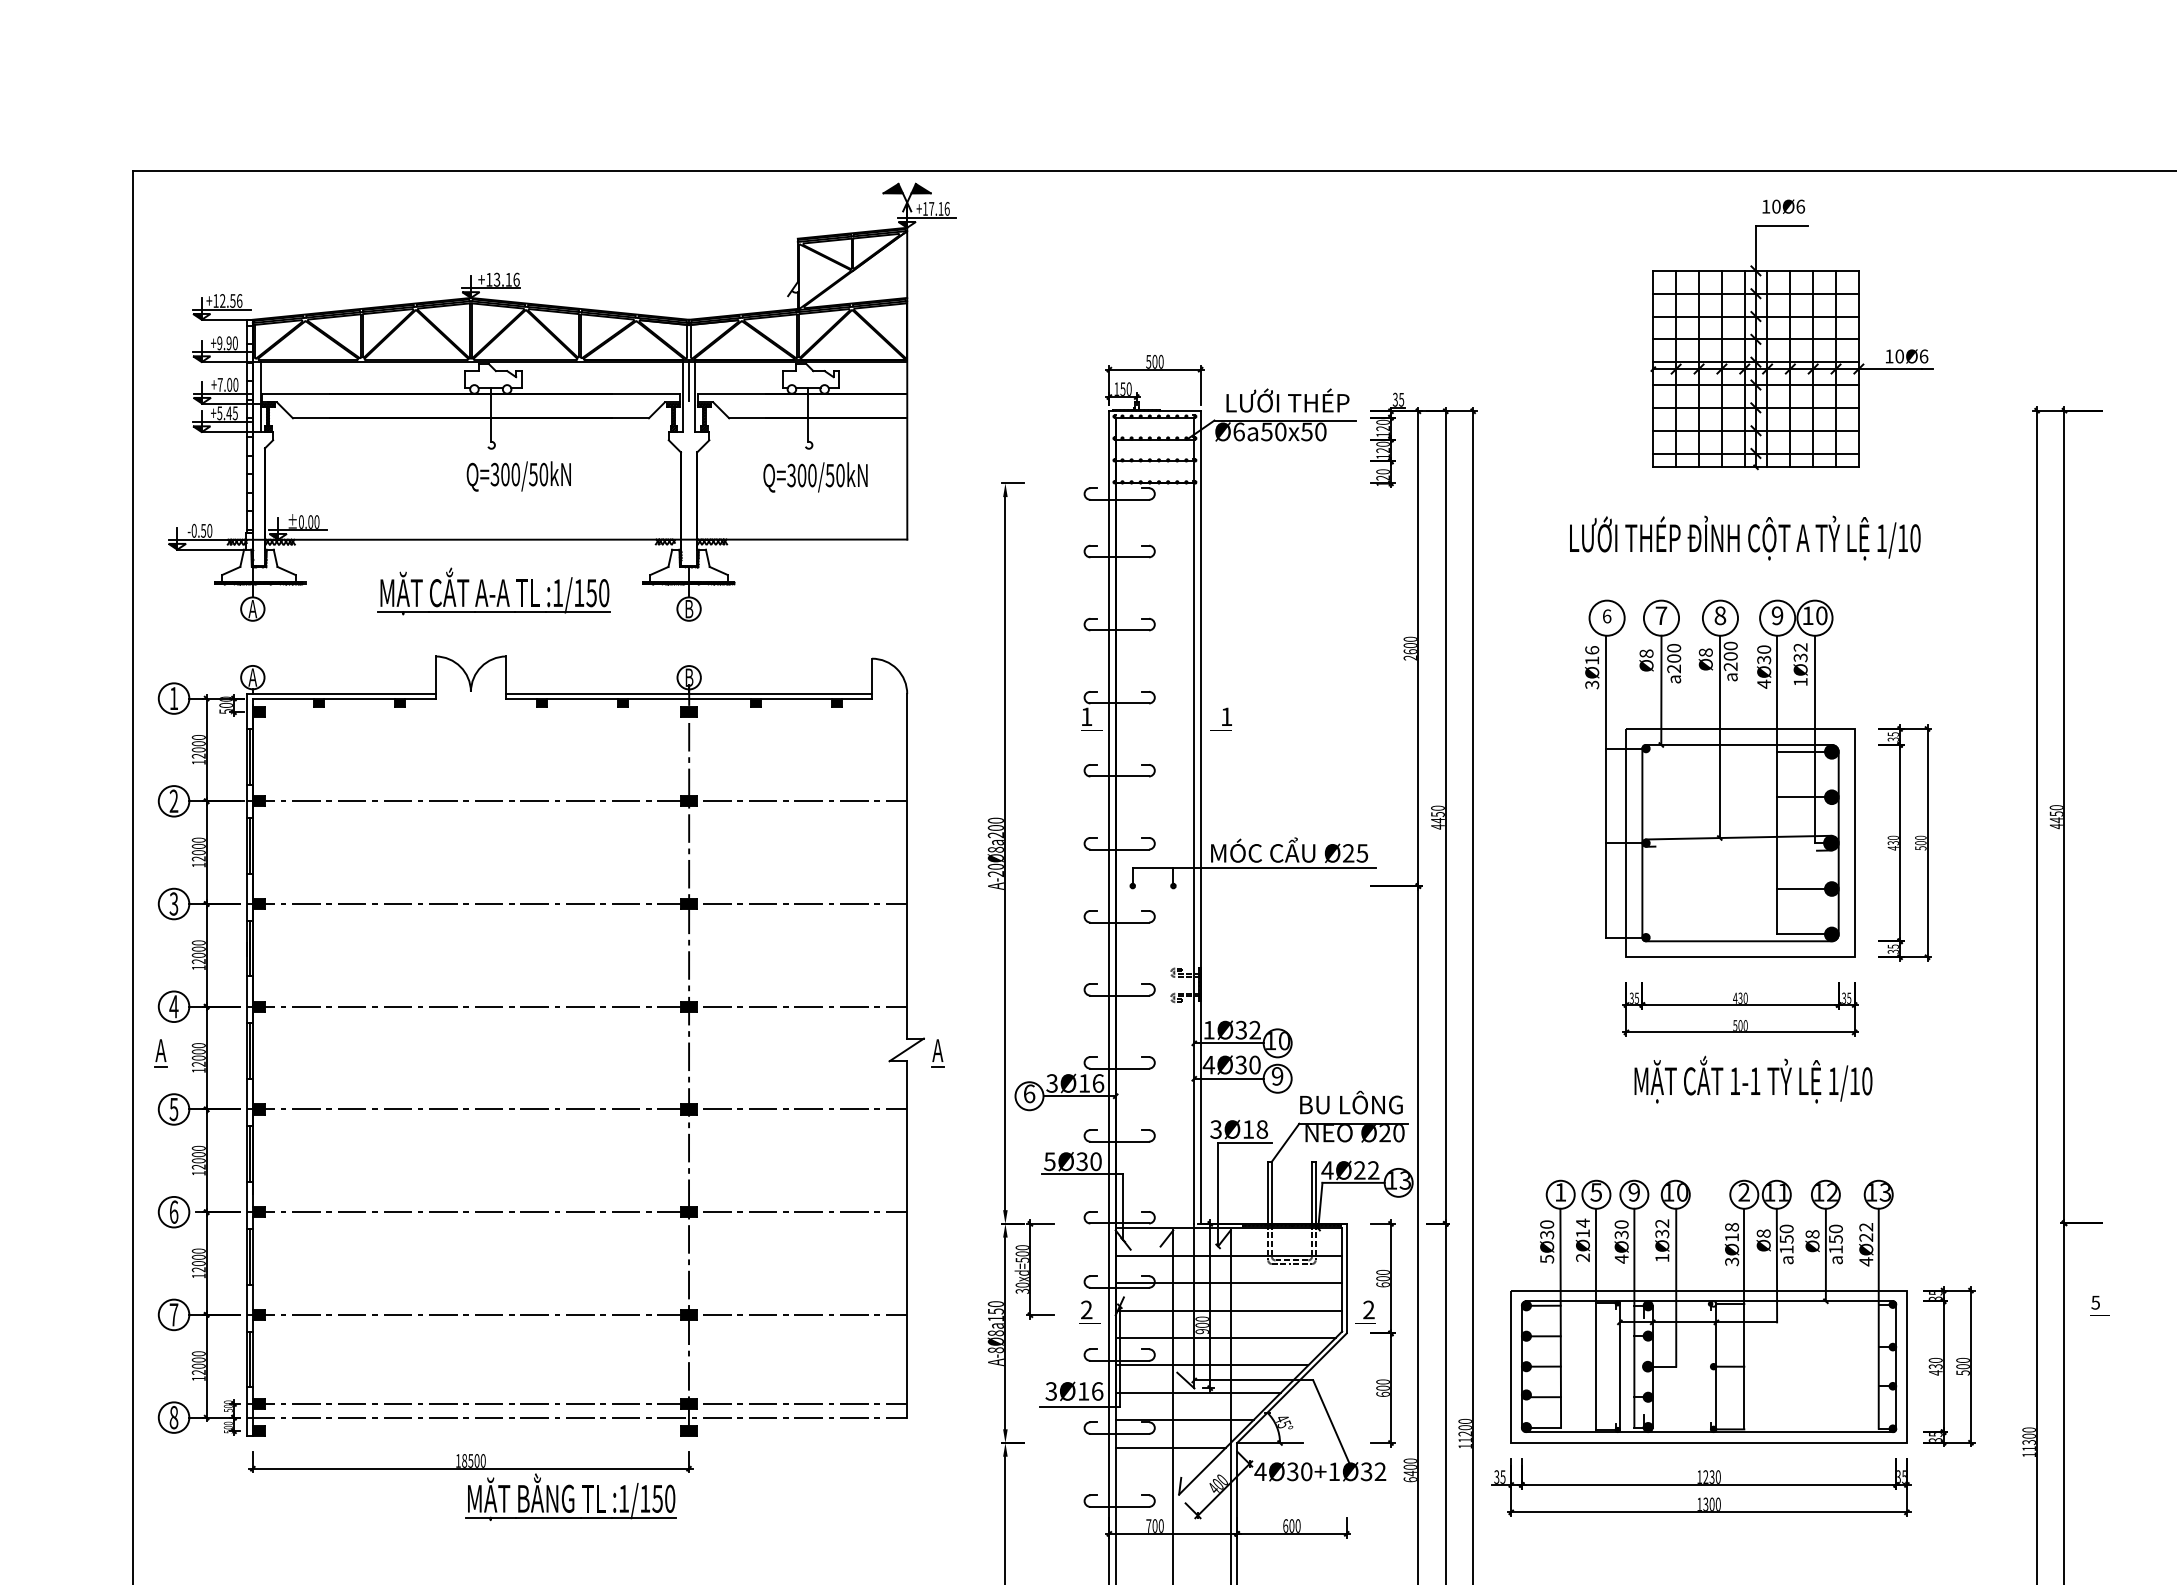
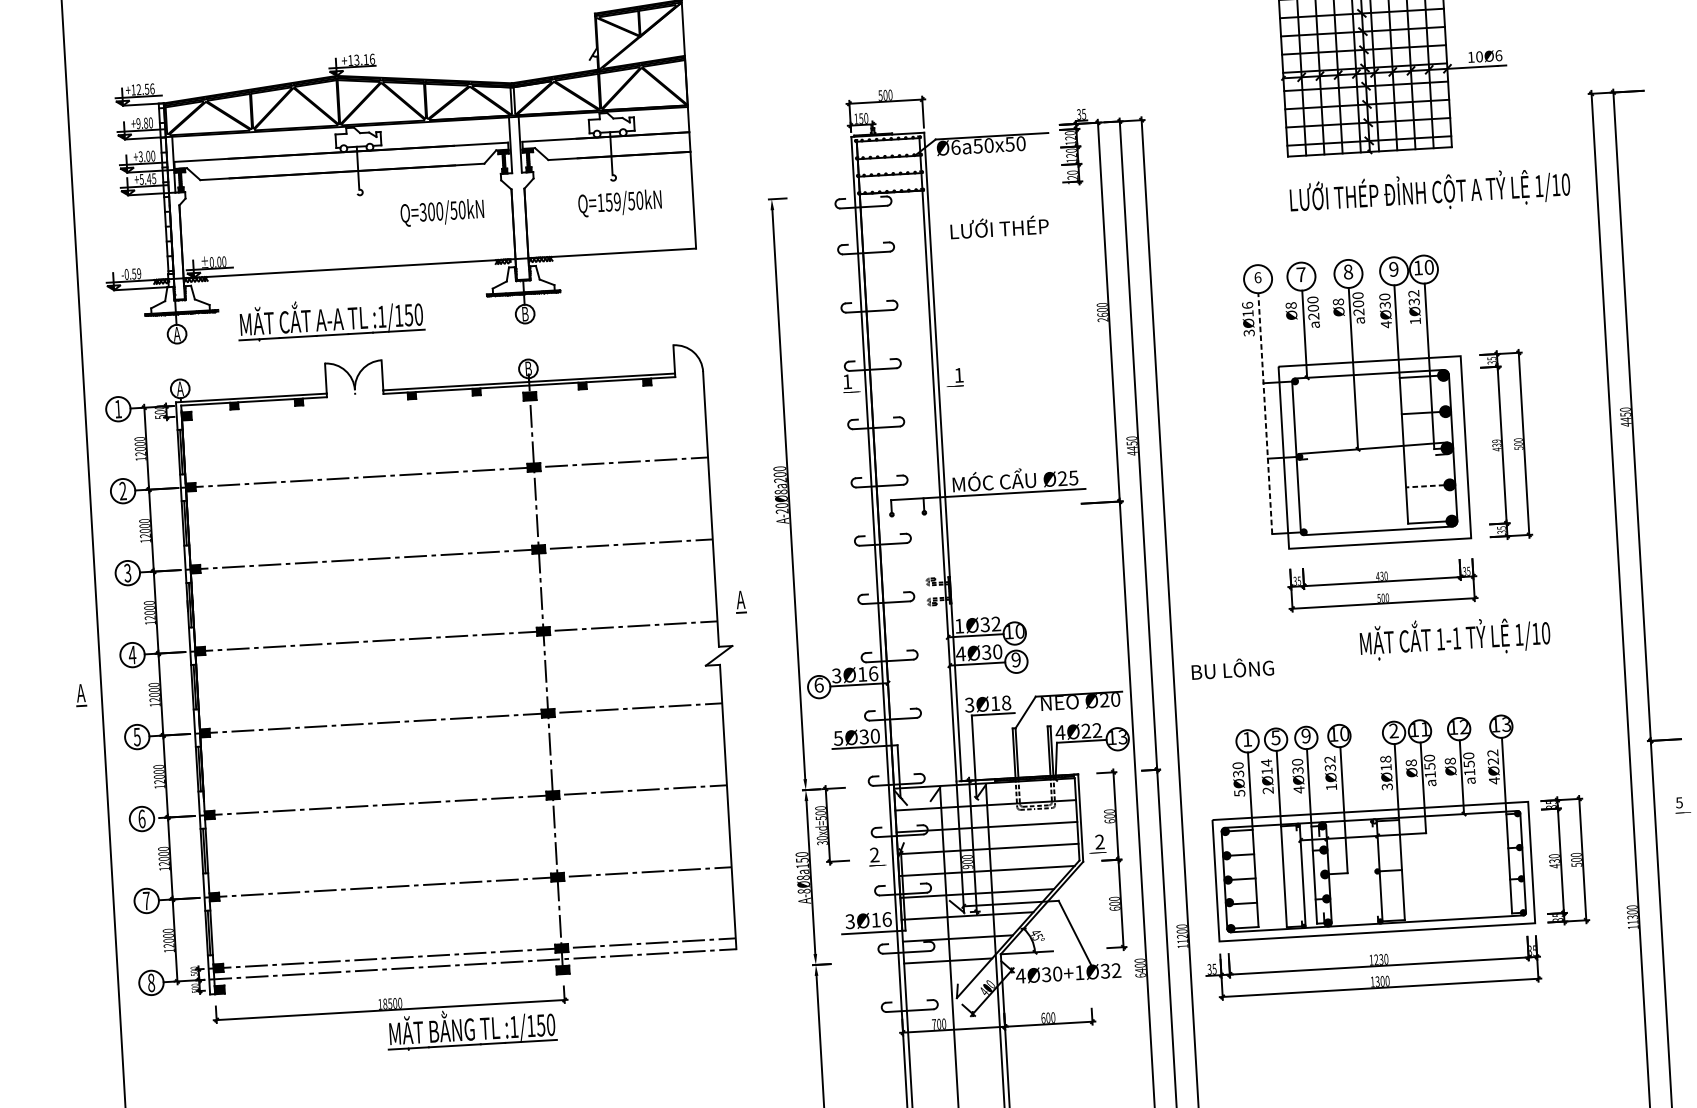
text: (228, 343) -> (145, 123), +9.90 -> +9.80
line: (689, 380) -> (514, 131), removed
text: (219, 384) -> (140, 156), +7.00 -> +3.00
text: (1287, 400) -> (999, 227), moved
text: (801, 475) -> (608, 202), Q=300/50kN -> Q=159/50kN
text: (518, 476) -> (442, 212), moved
text: (209, 530) -> (138, 273), -0.50 -> -0.59
text: (1745, 537) -> (1430, 191), moved
part: (493, 591) -> (330, 318), moved
line: (1606, 786) -> (1265, 413), solid -> dashed
text: (1893, 837) -> (1496, 440), 430 -> 439
line: (1800, 889) -> (1424, 486), solid -> dashed
part: (160, 1053) -> (80, 695), moved
part: (937, 1053) -> (740, 602), moved
text: (1753, 1079) -> (1455, 637), moved
text: (1351, 1102) -> (1232, 668), moved

